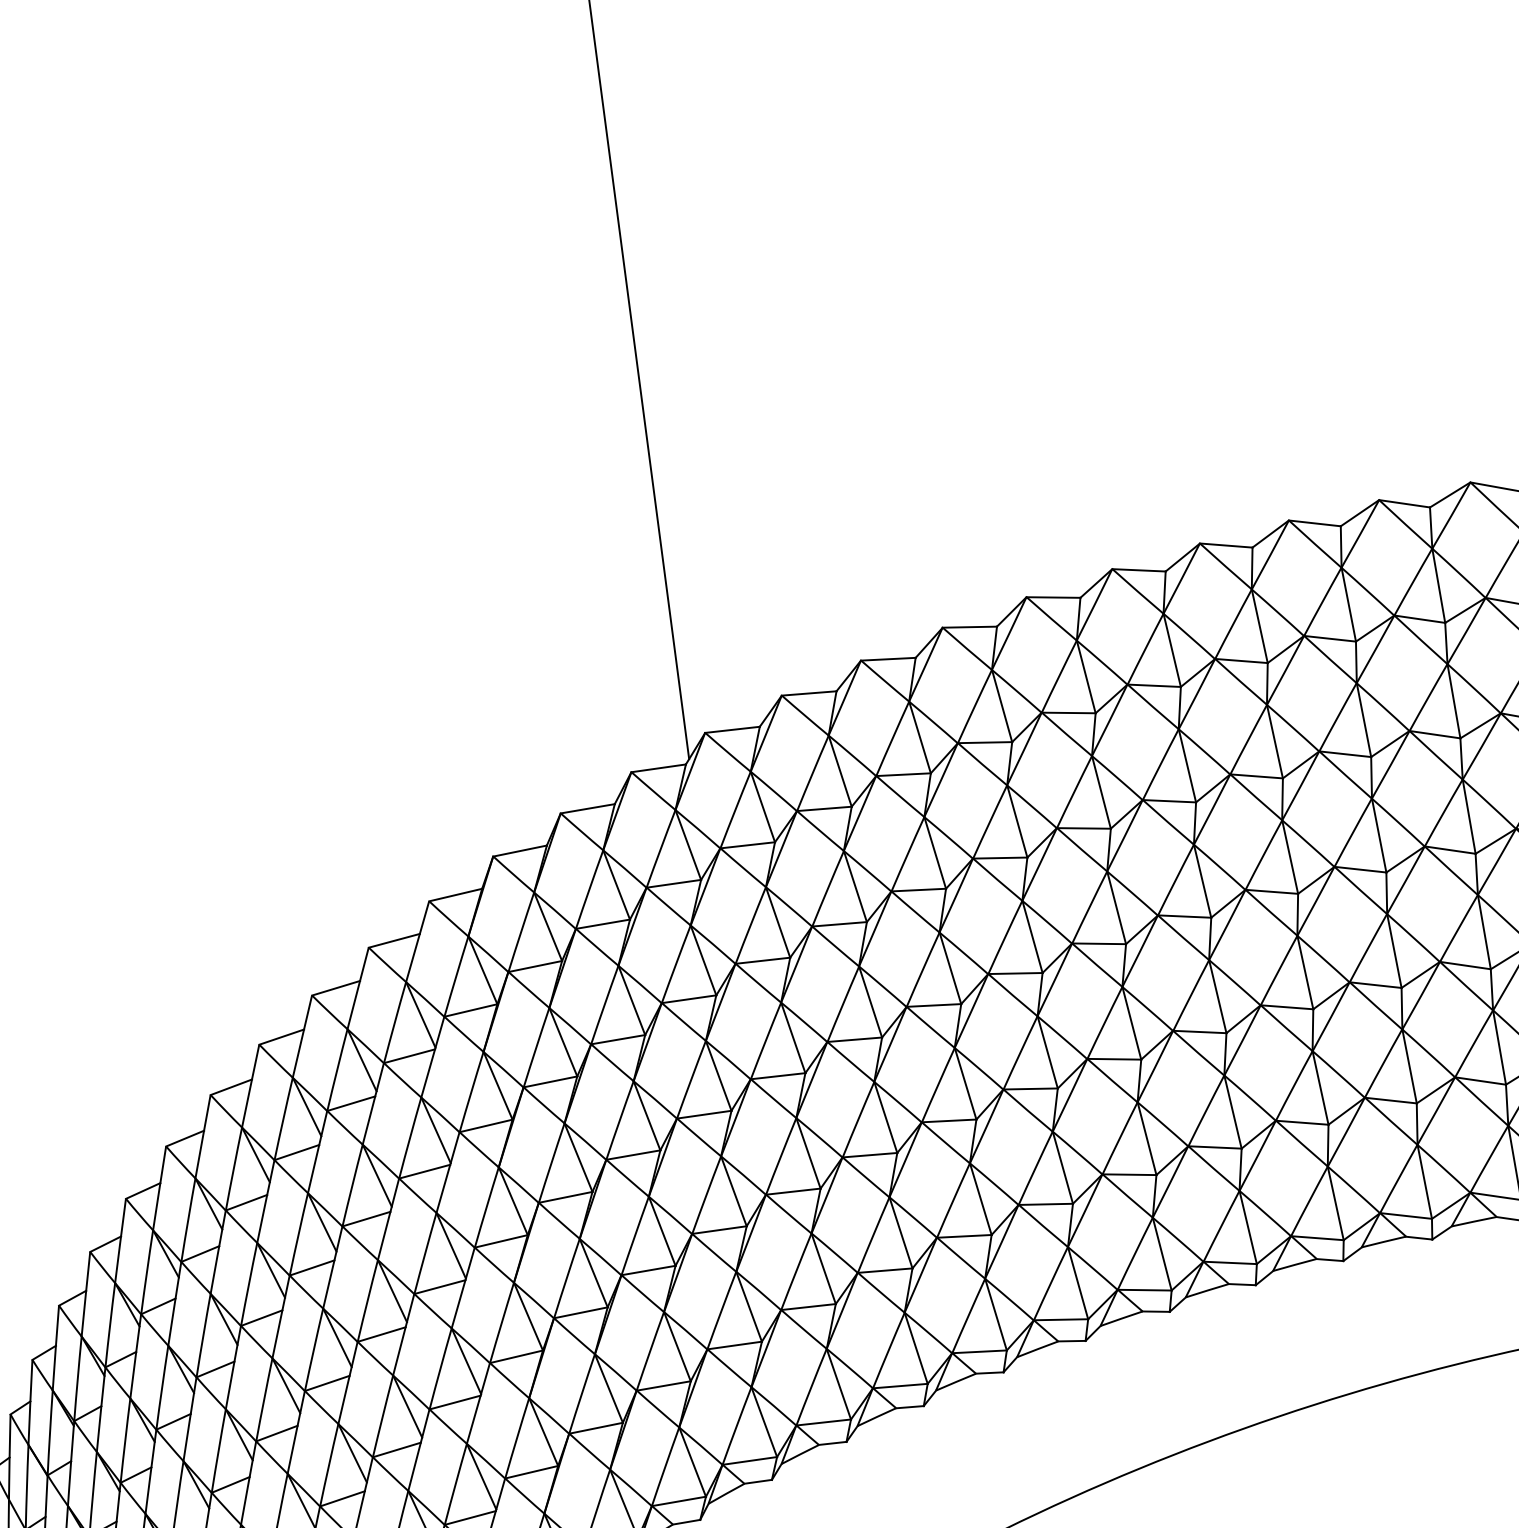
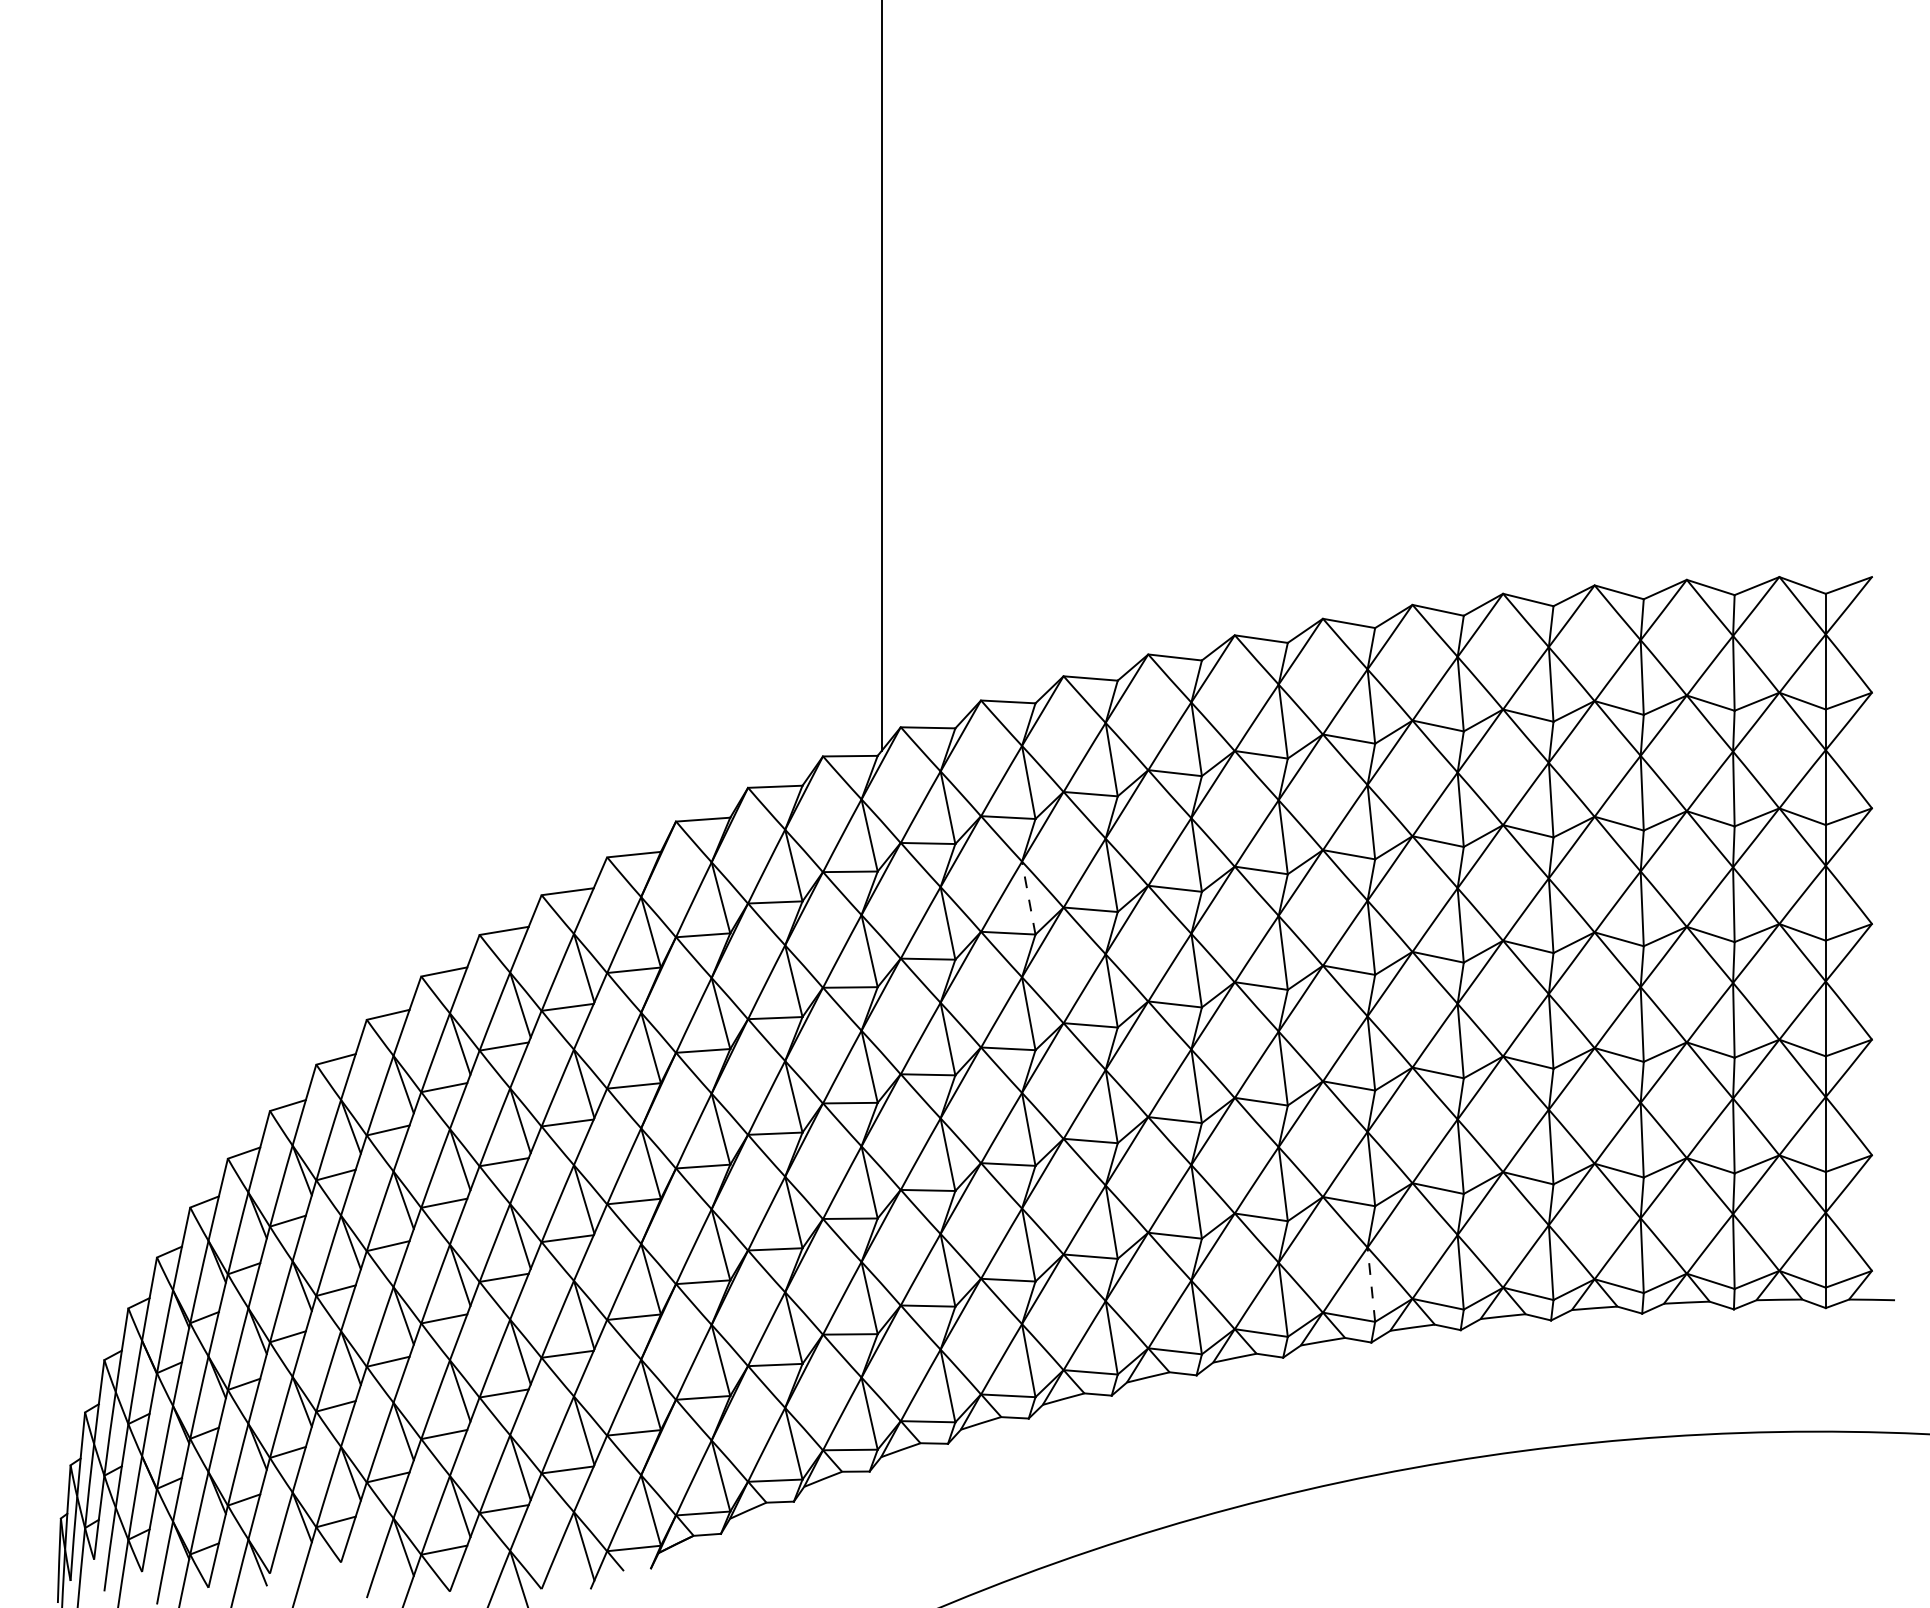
line: (855, 886) -> (1028, 897), solid -> dashed
line: (1248, 1227) -> (1371, 1284), solid -> dashed

